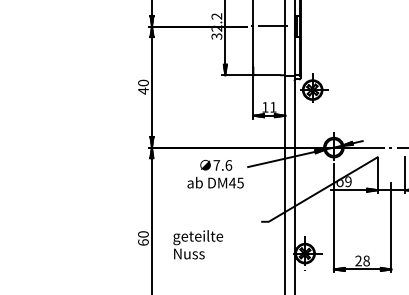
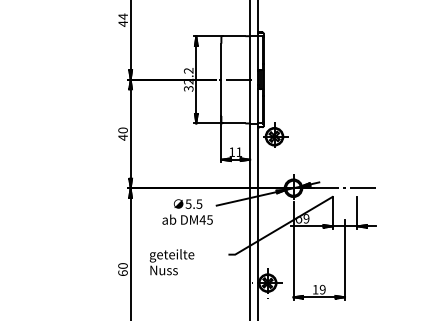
text: (222, 164) -> (193, 203), 7.6 -> 5.5
text: (197, 245) -> (171, 262), moved
text: (361, 260) -> (318, 289), 28 -> 19

